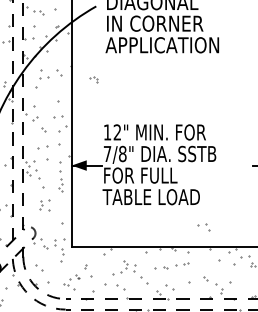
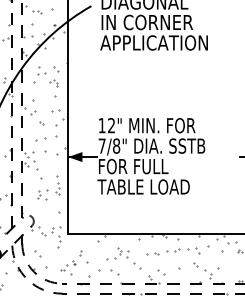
part: (93, 79) -> (53, 83), moved
part: (60, 181) -> (57, 185), moved
part: (203, 227) -> (193, 250), moved

